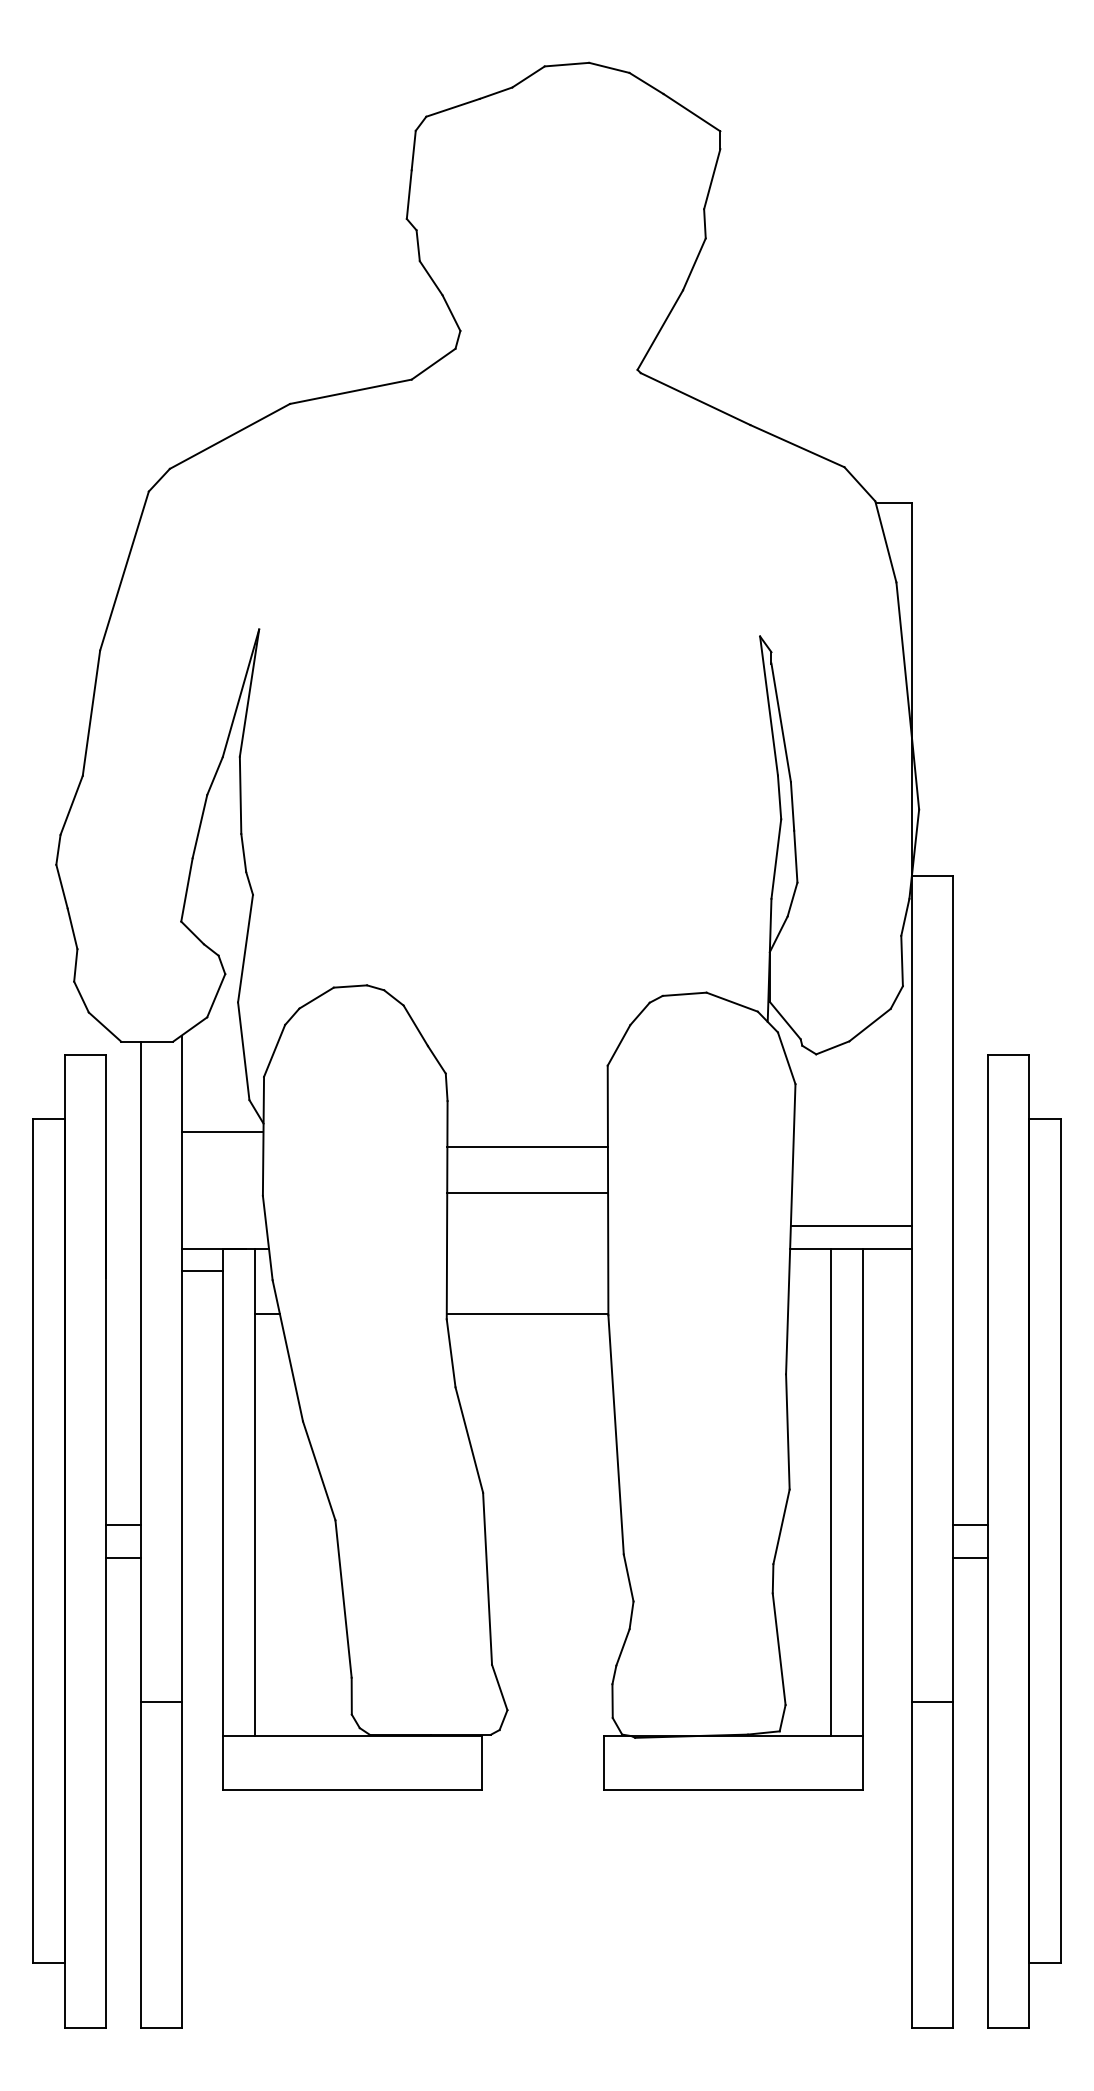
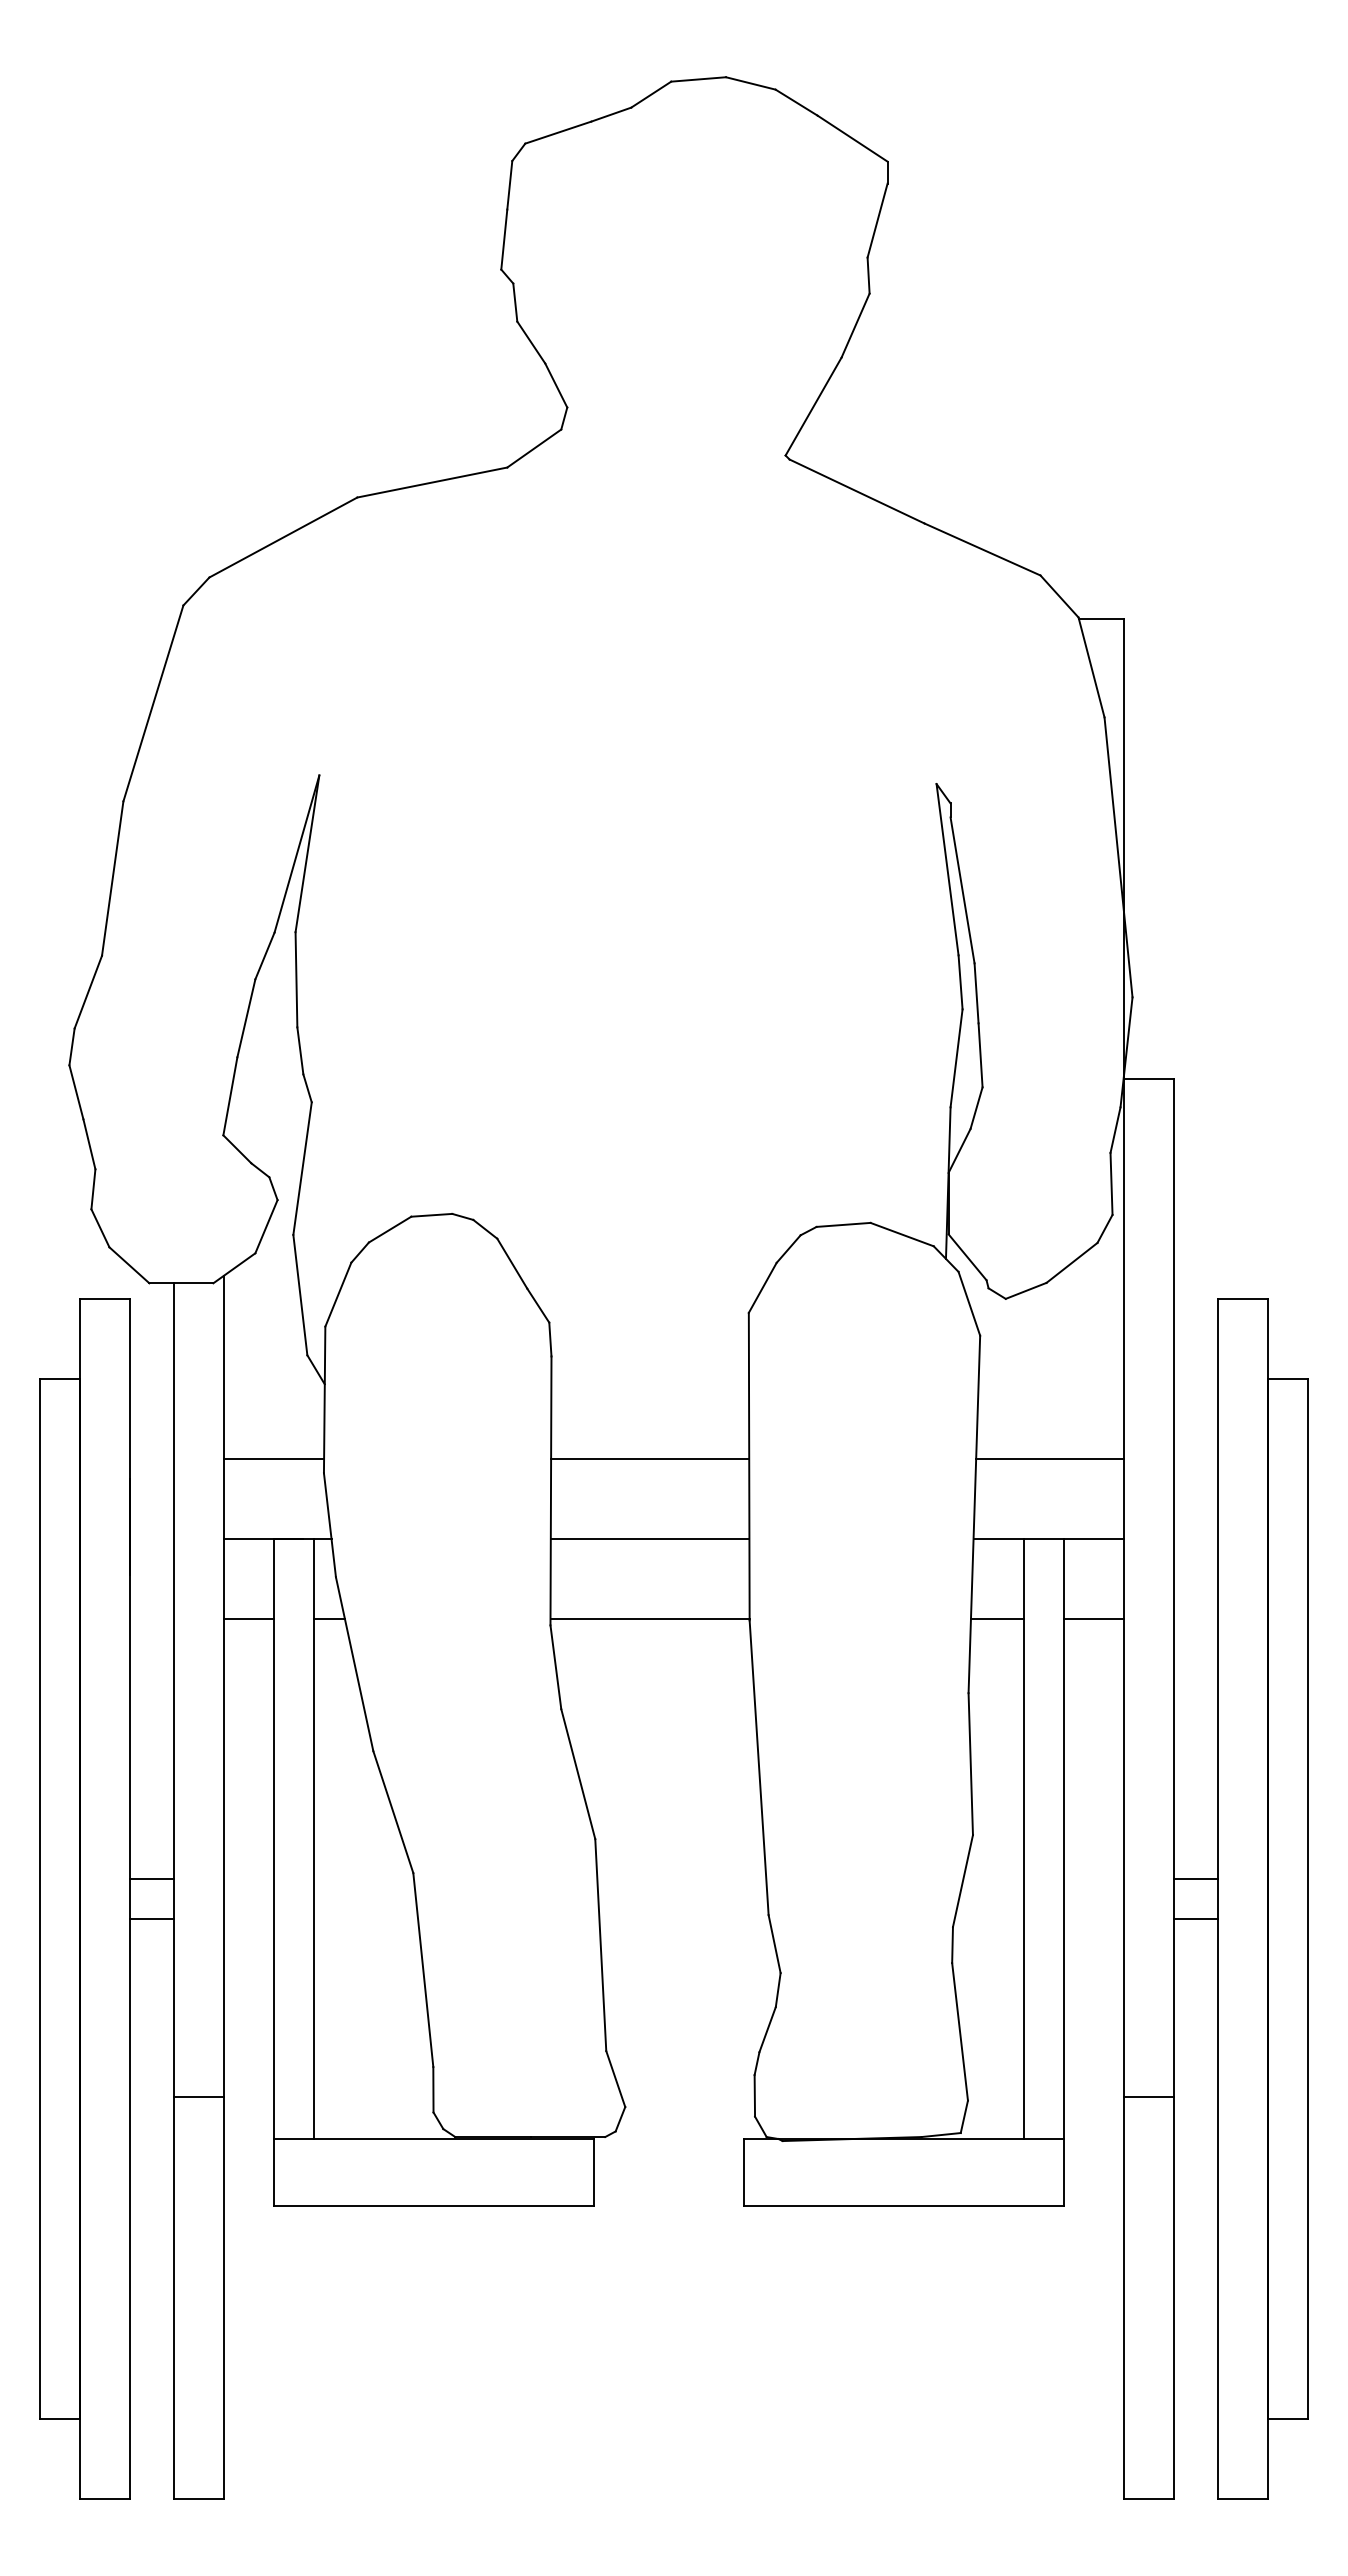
line: (221, 1132) -> (273, 1459), moved
line: (527, 1147) -> (650, 1459), moved
line: (527, 1193) -> (649, 1539), moved
line: (851, 1226) -> (1049, 1459), moved
line: (202, 1271) -> (249, 1619), moved
line: (808, 1314) -> (996, 1619), added
line: (887, 1314) -> (1093, 1619), added

